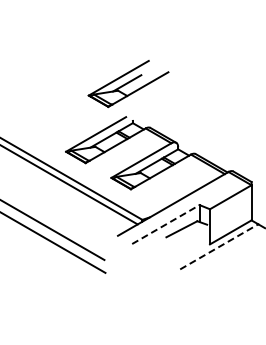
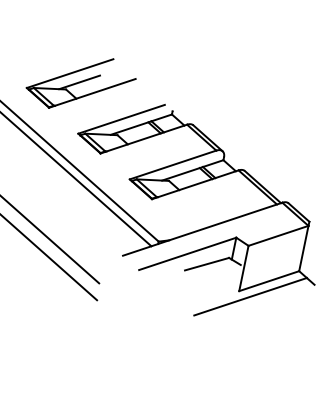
part: (128, 84) -> (81, 84), moved
line: (165, 224) -> (187, 253), dashed -> solid
line: (219, 246) -> (250, 296), dashed -> solid

